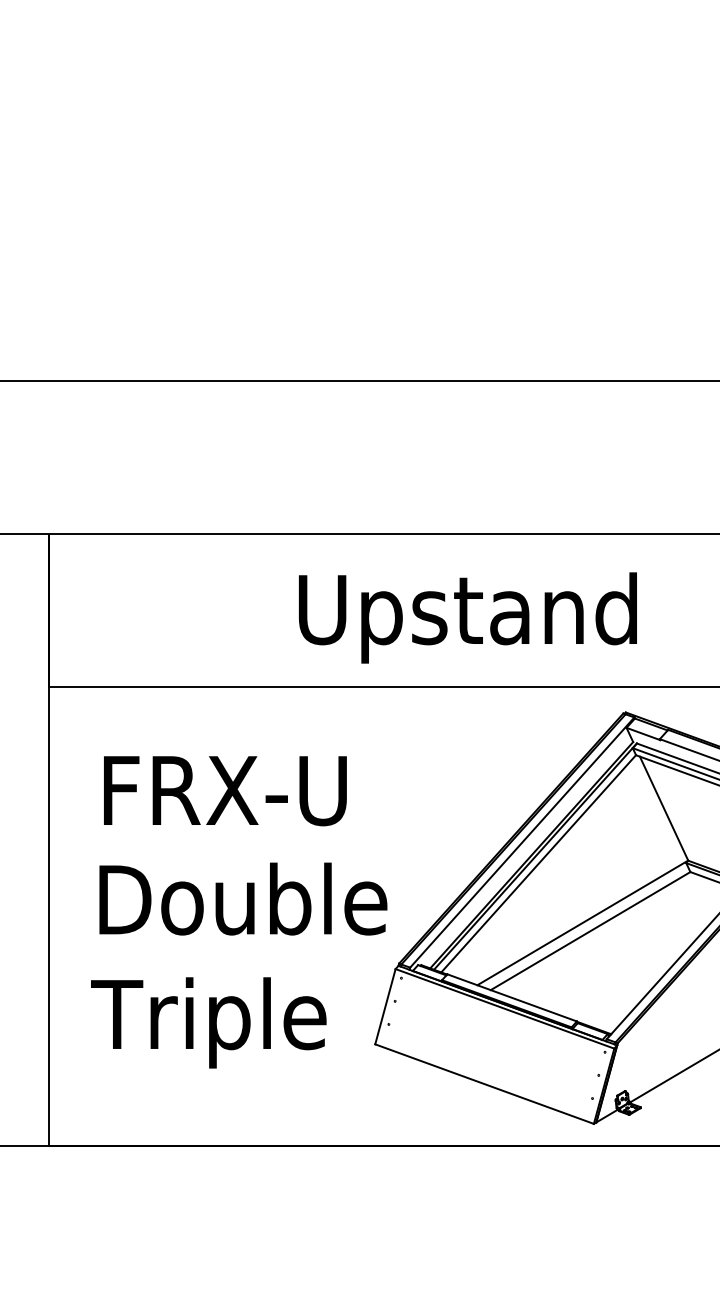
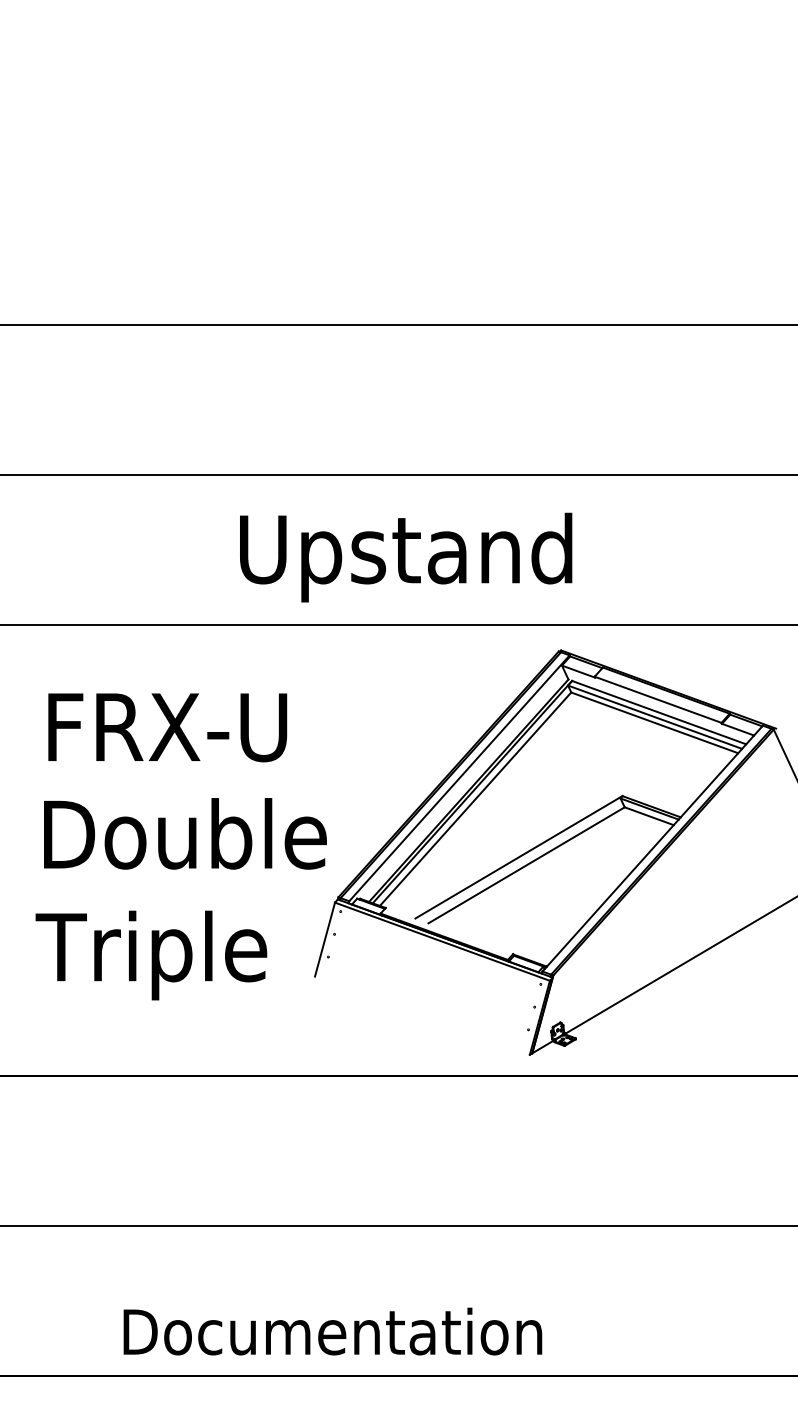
line: (663, 808) -> (598, 744), removed
line: (512, 997) -> (449, 930), removed
line: (484, 1083) -> (422, 1015), removed

